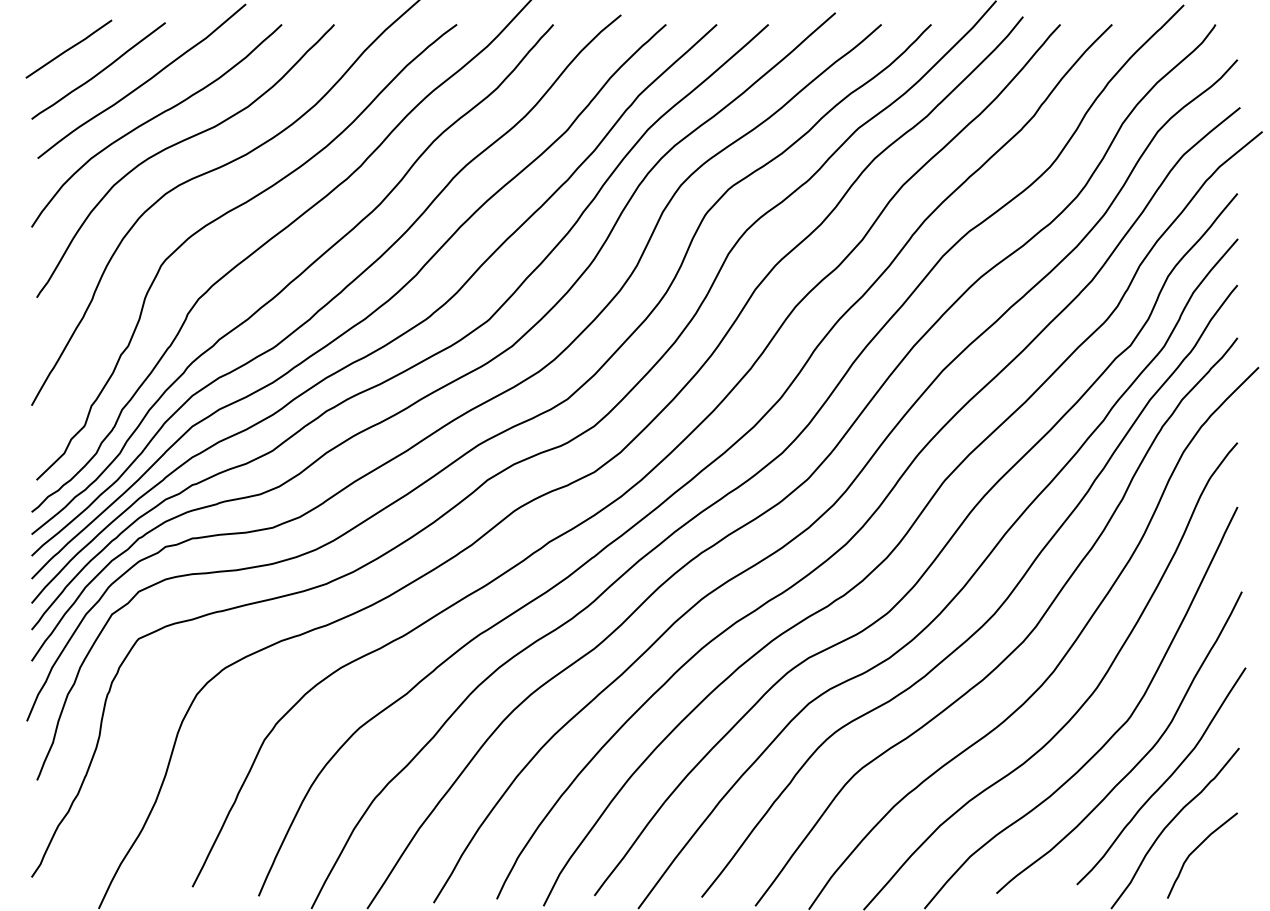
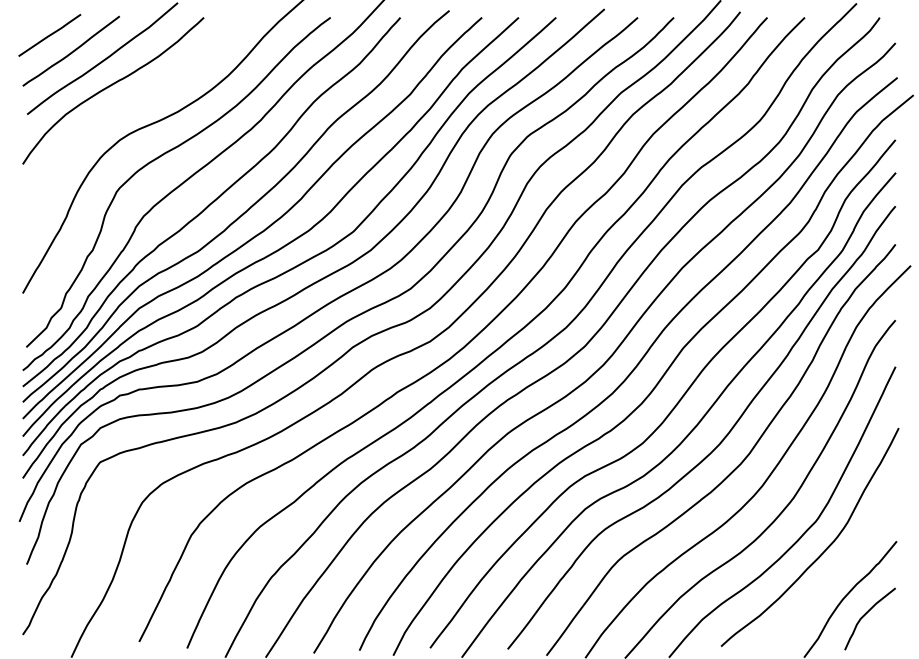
curve: (179, 144) -> (129, 104), removed
curve: (1165, 780) -> (843, 564), removed

